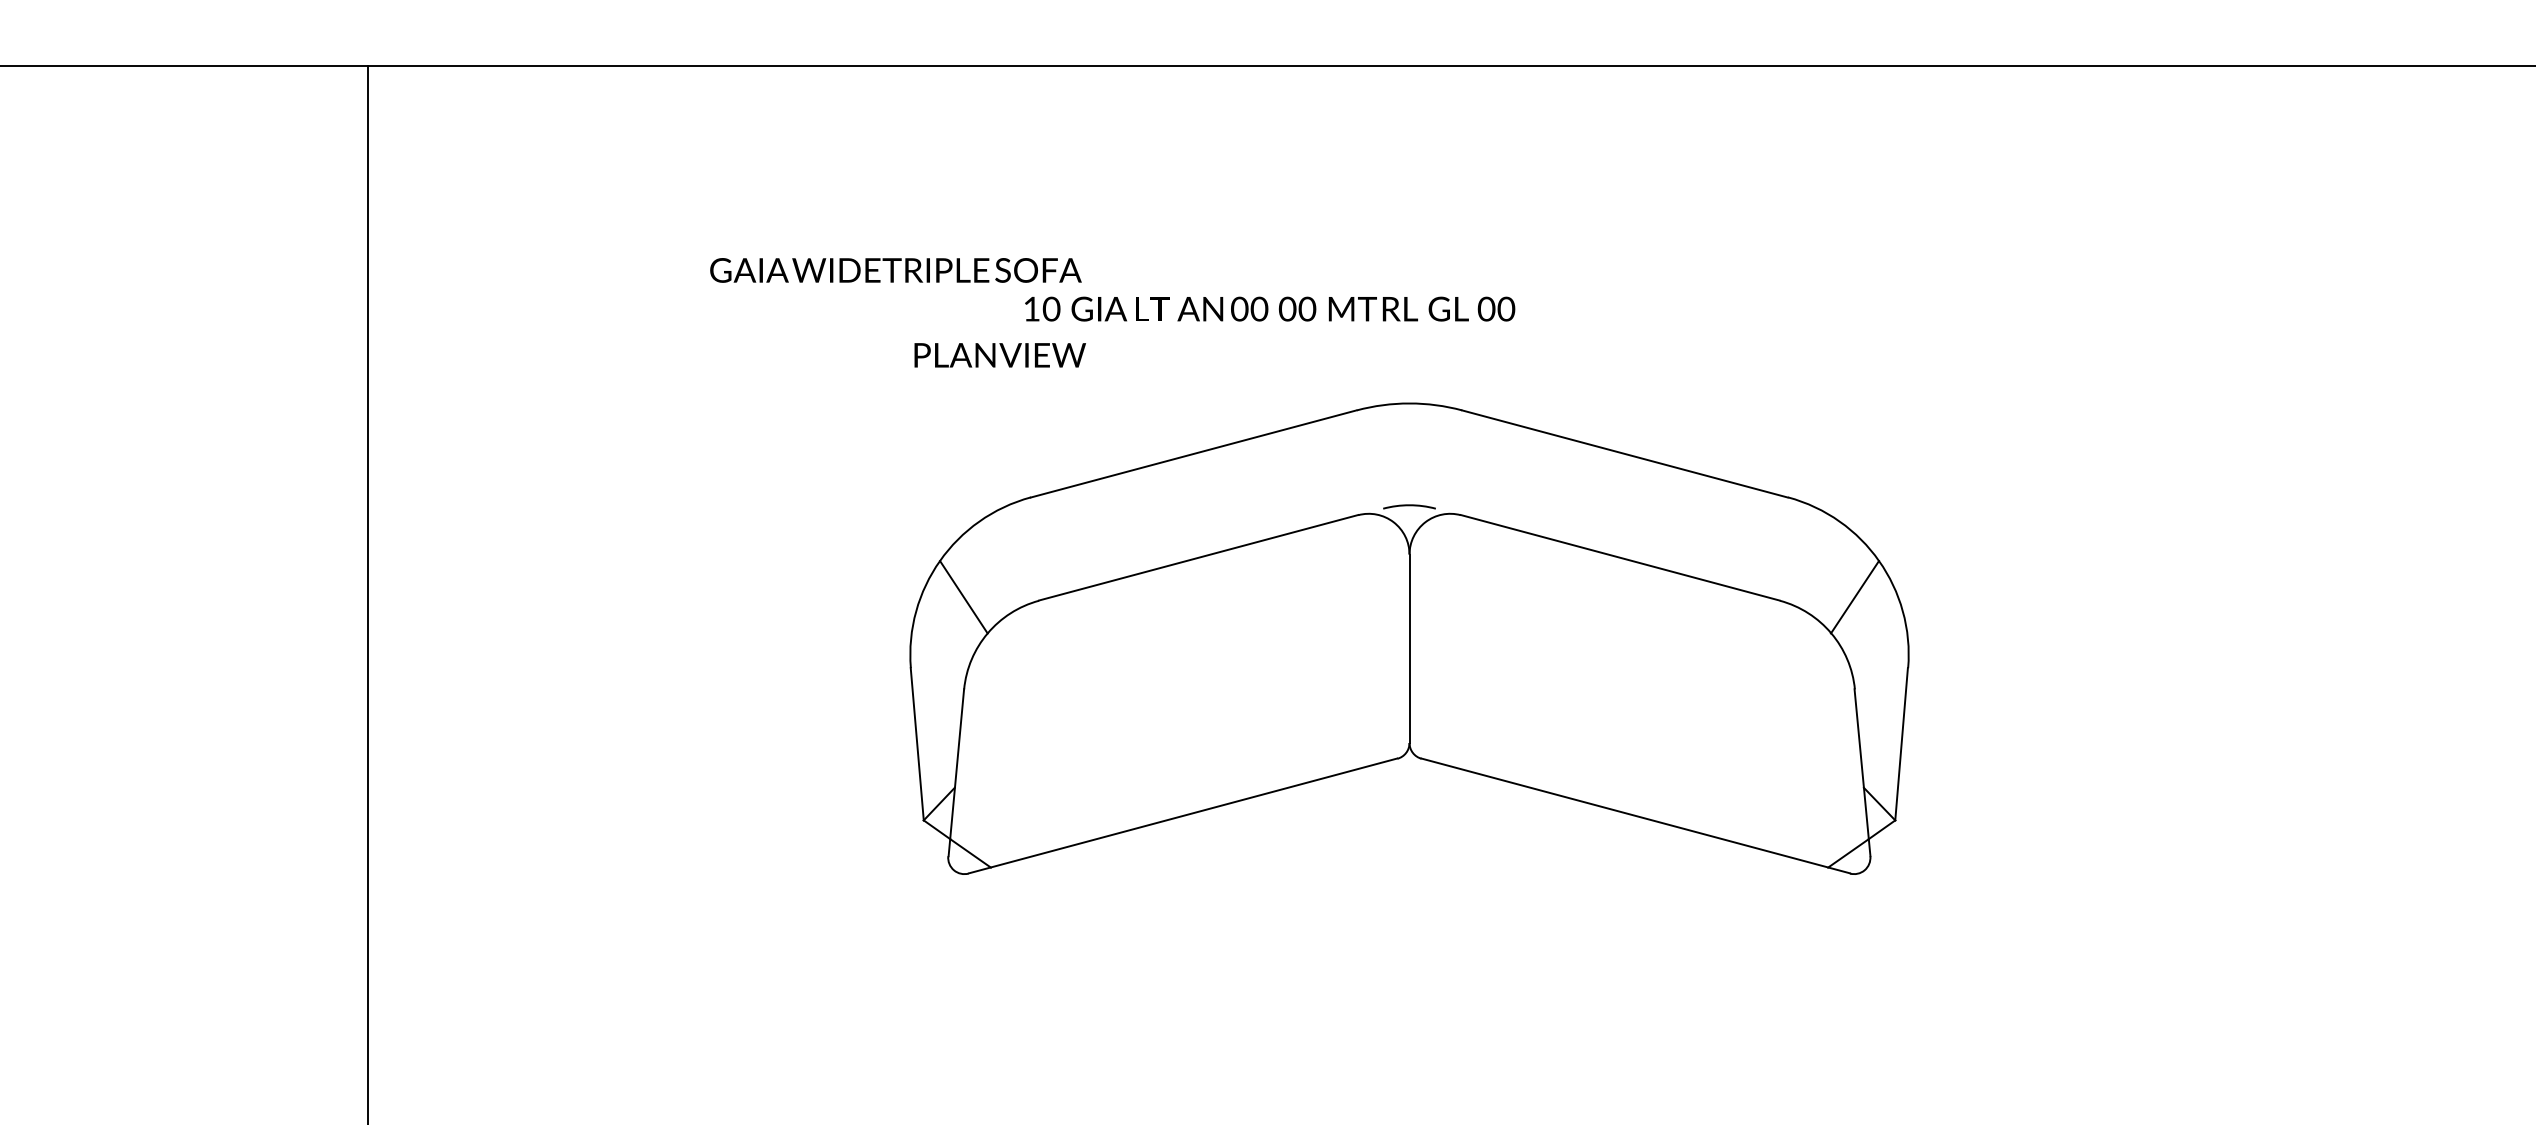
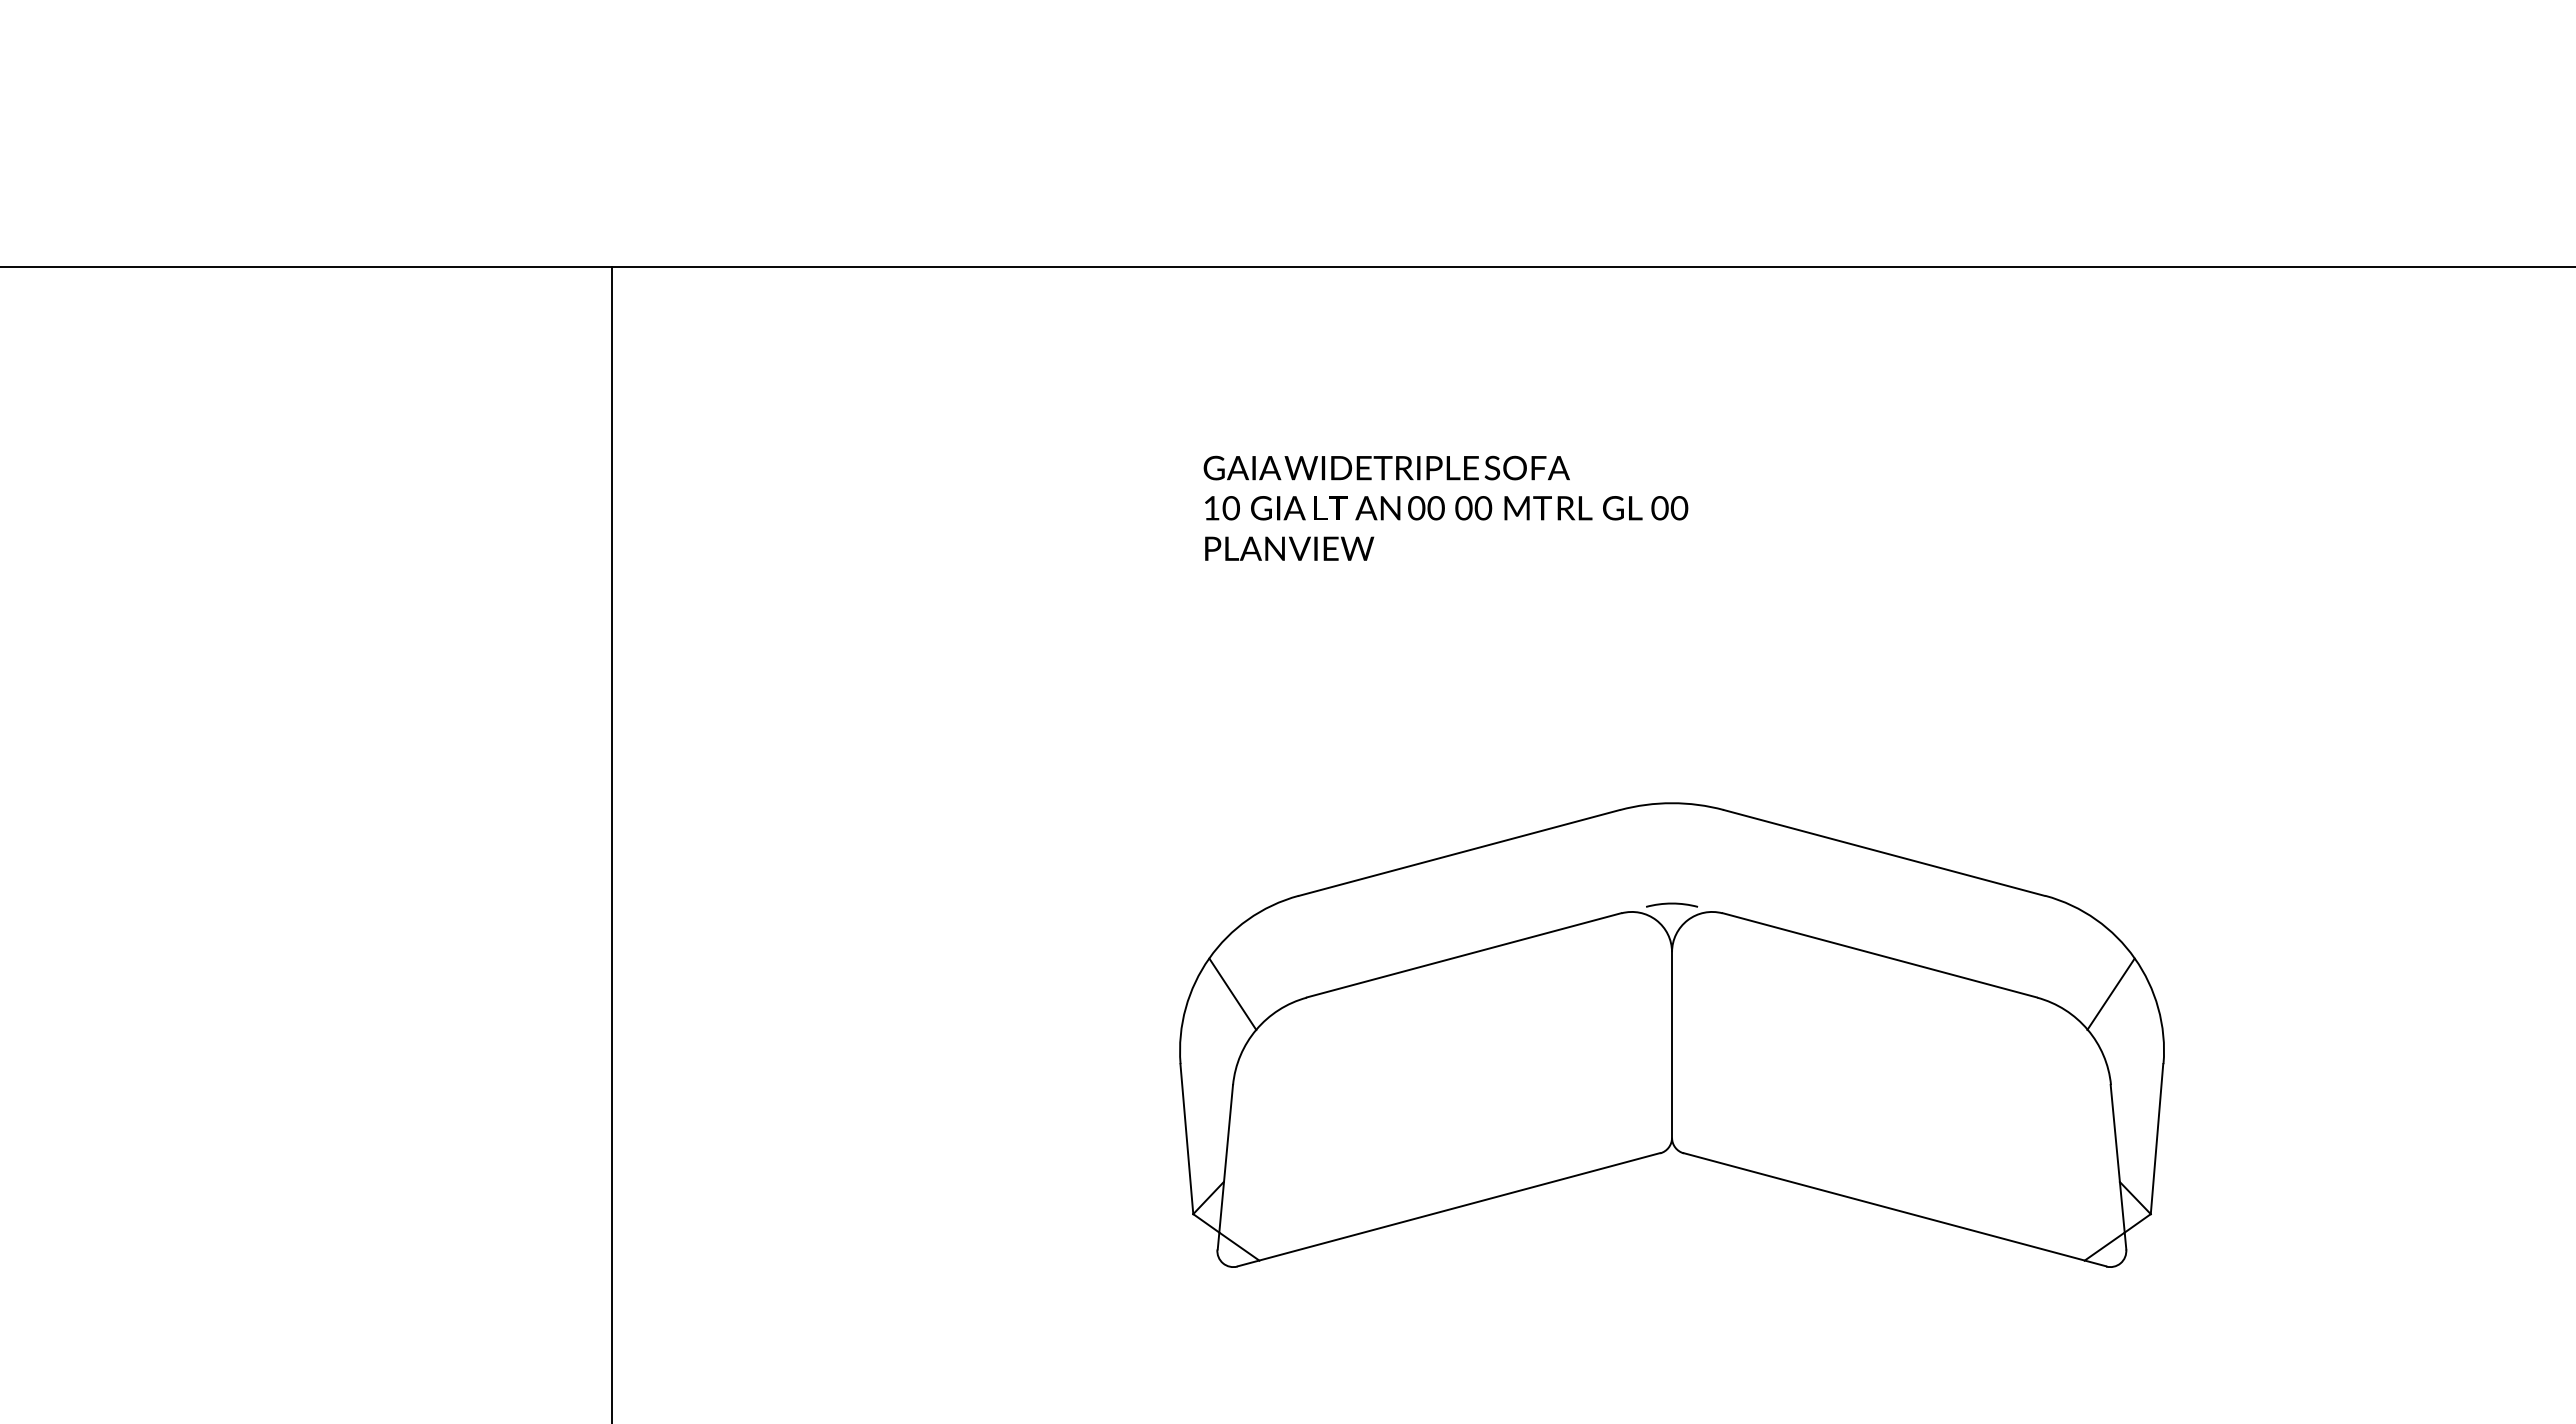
text: (895, 269) -> (1386, 467), moved
text: (1269, 309) -> (1446, 508), moved
text: (1000, 355) -> (1289, 548), moved
part: (1408, 638) -> (1671, 1034), moved

